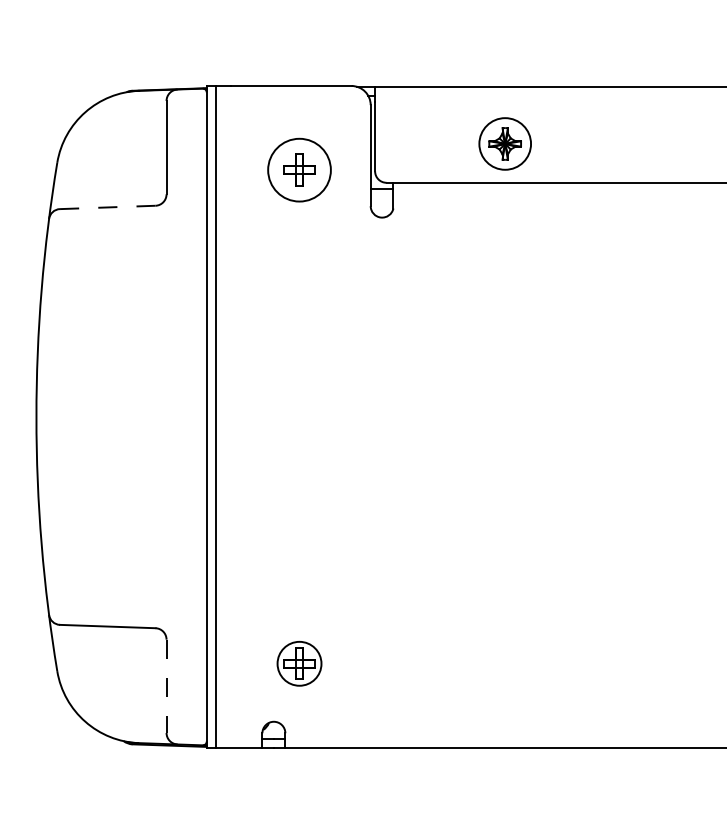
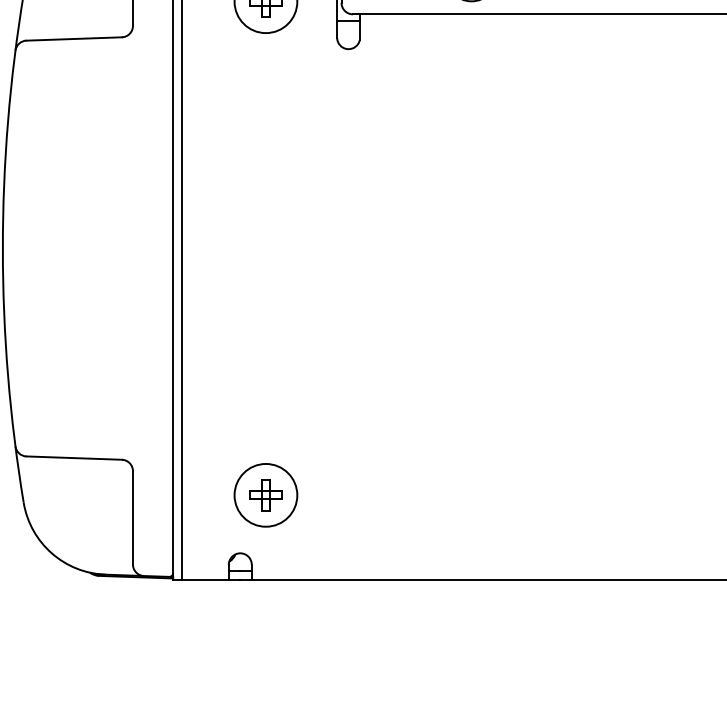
line: (107, 207) -> (73, 39), dashed -> solid
circle: (299, 663) -> (265, 495), size x1.43
line: (166, 686) -> (132, 518), dashed -> solid

